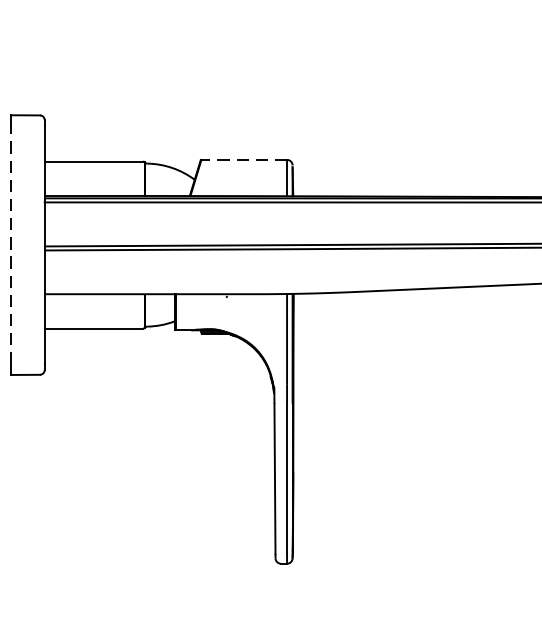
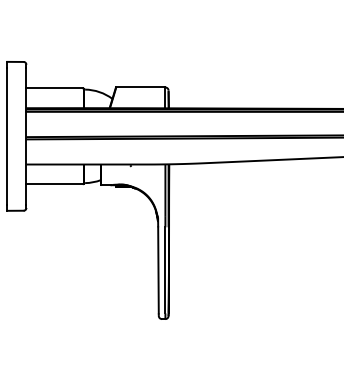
line: (243, 159) -> (140, 87), dashed -> solid
line: (11, 245) -> (7, 136), dashed -> solid

